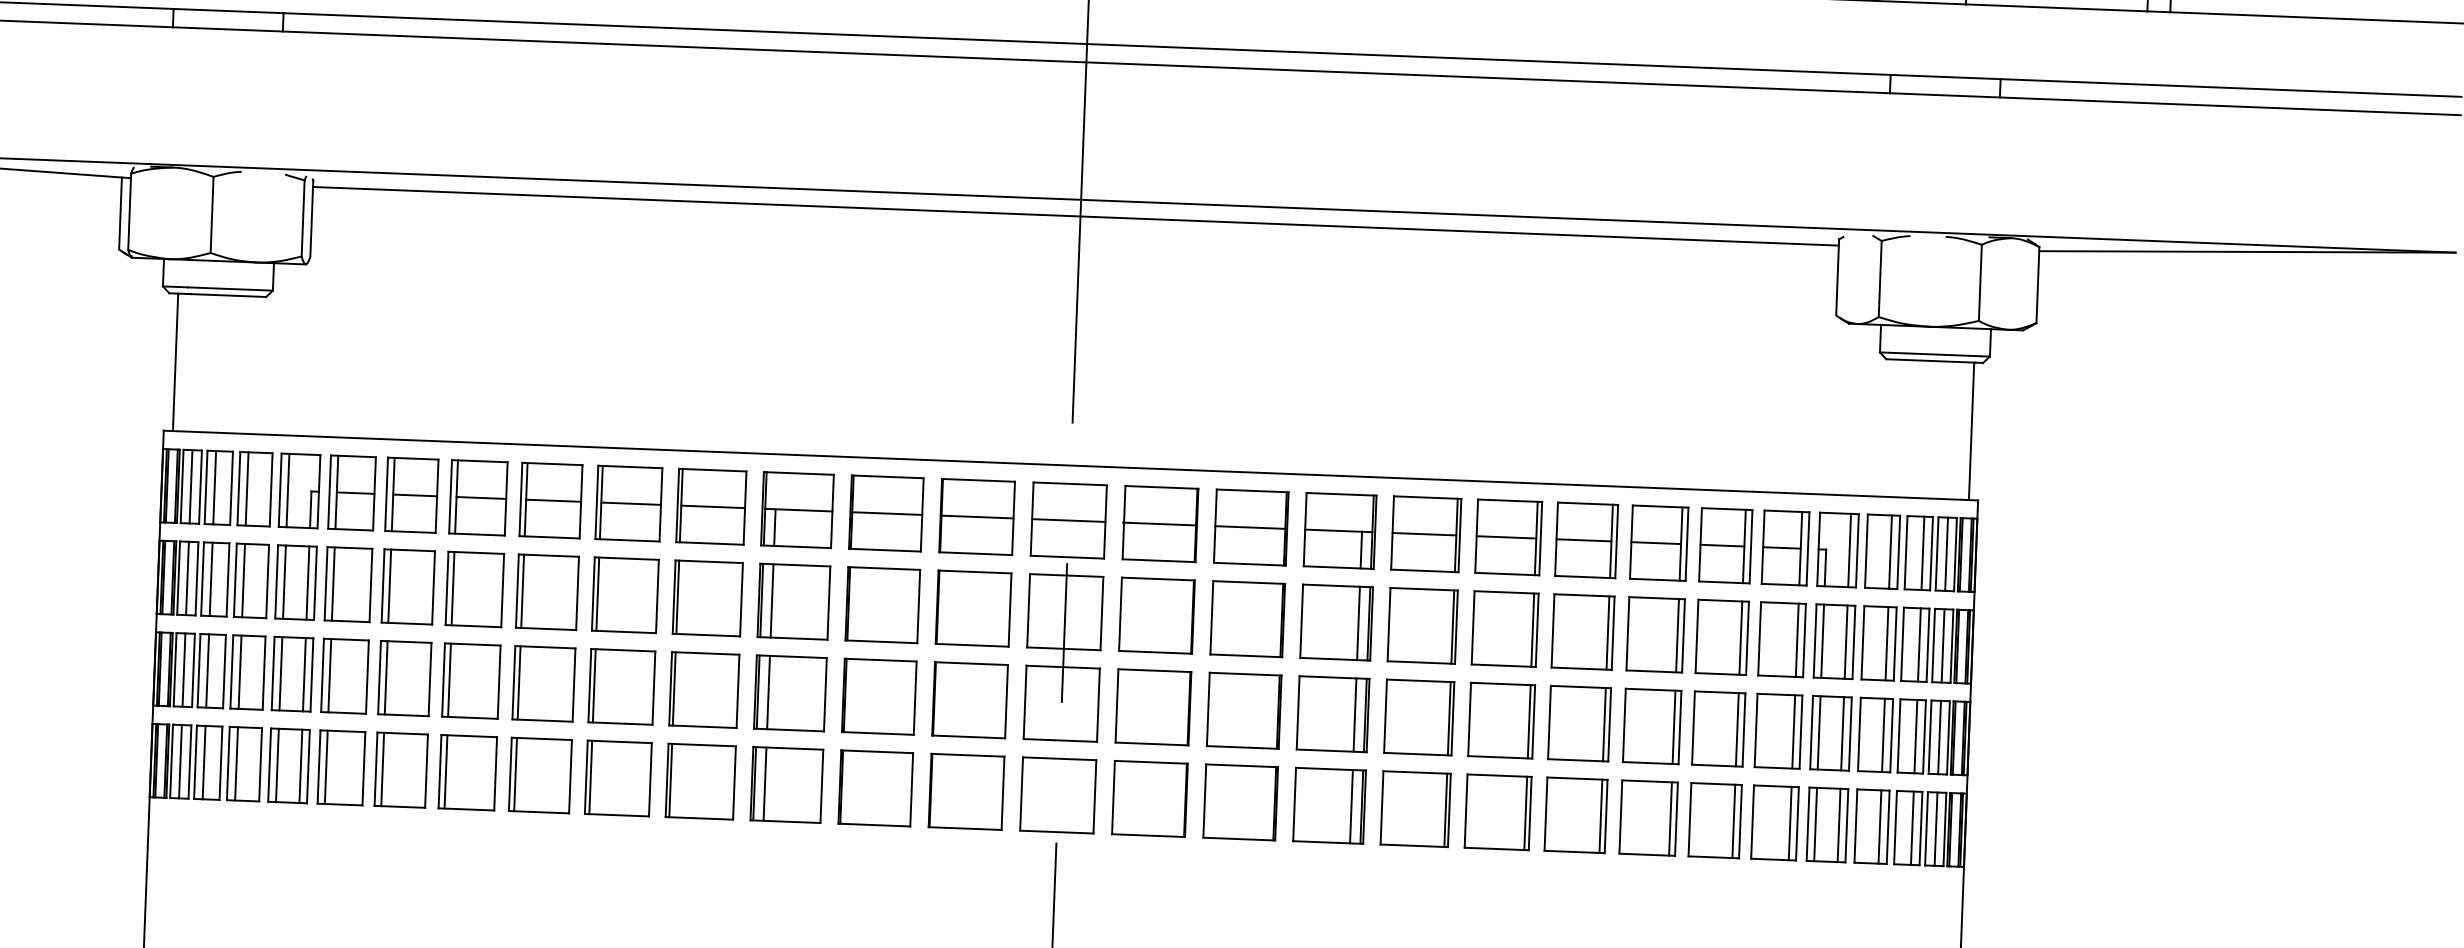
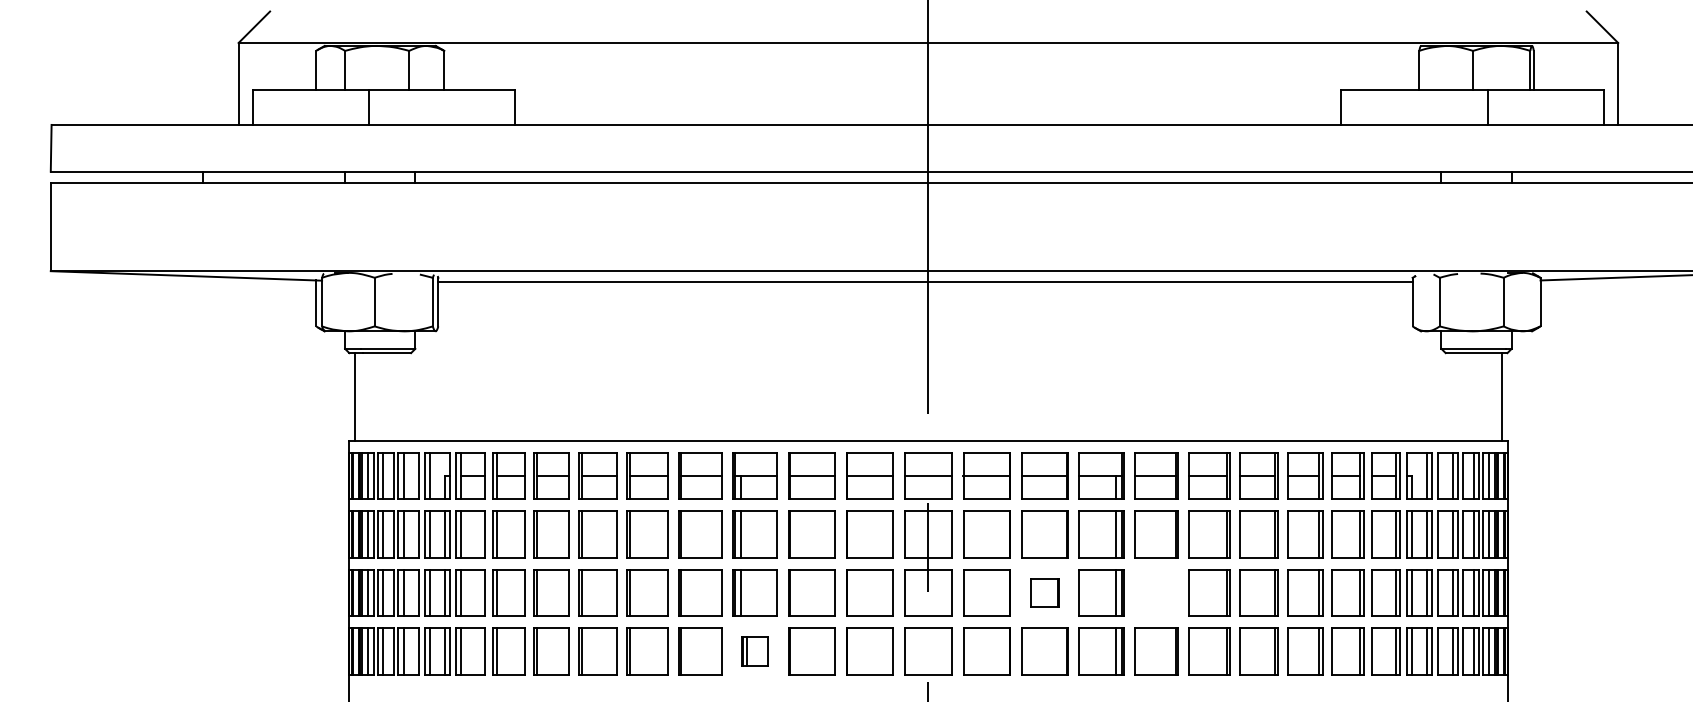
part: (1243, 710) -> (1044, 592), size x0.6
part: (1419, 716) -> (1156, 592), removed
part: (785, 784) -> (754, 651), size x0.6

